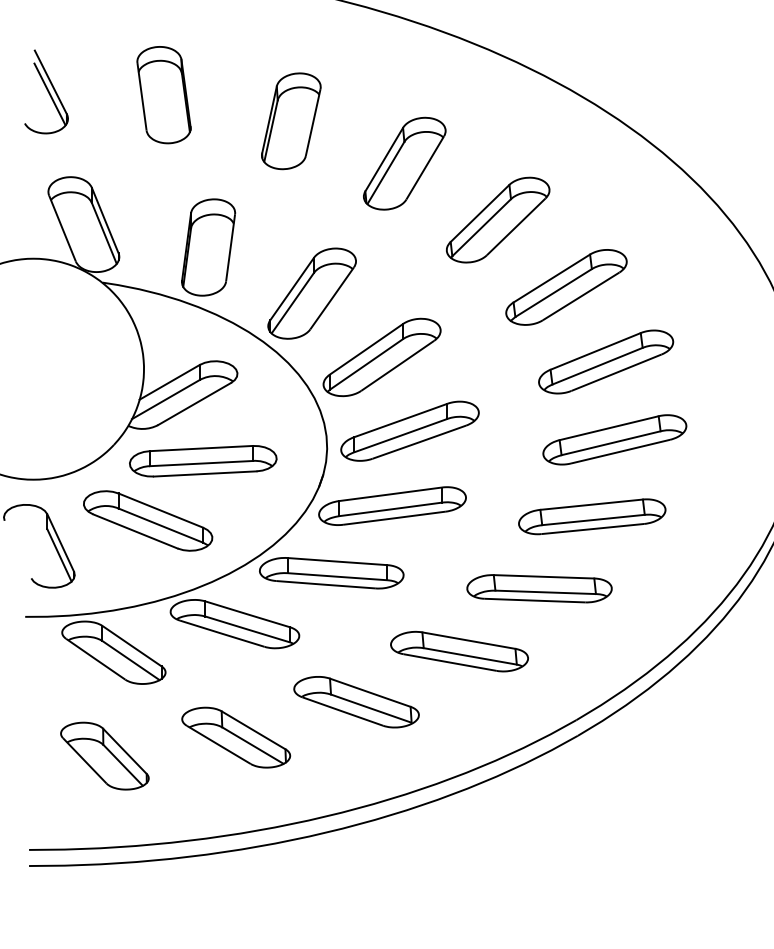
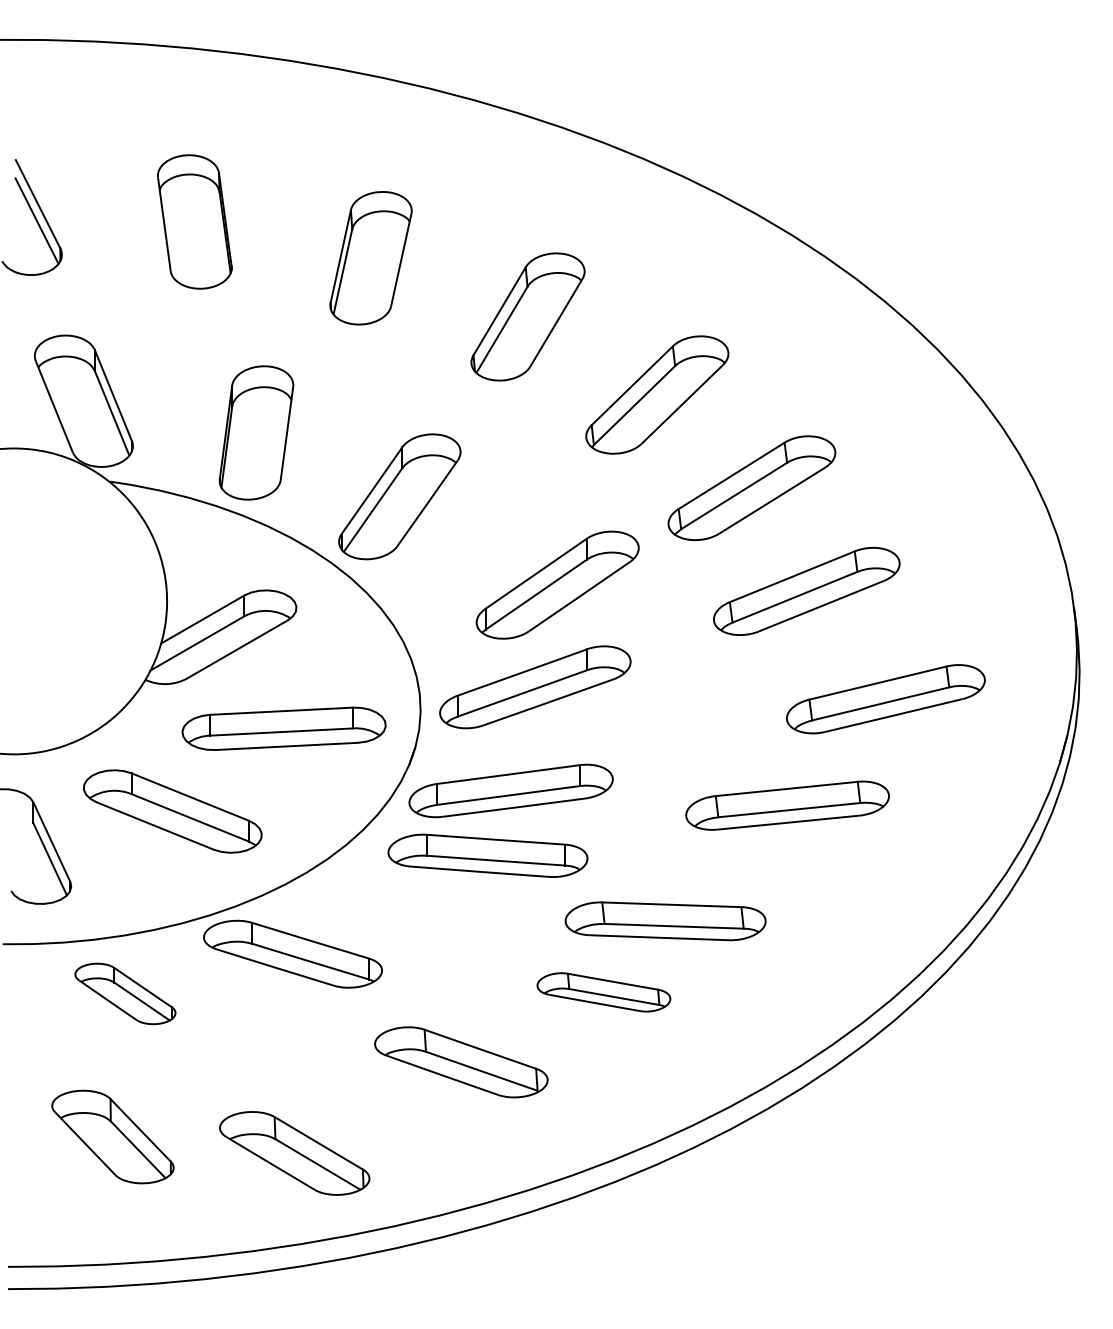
part: (381, 356) -> (557, 584), moved
part: (614, 440) -> (885, 699), moved
part: (202, 461) -> (283, 728), moved
part: (331, 572) -> (487, 855), moved
part: (539, 588) -> (665, 921), moved
part: (459, 651) -> (603, 992), size x0.7
part: (113, 652) -> (125, 993), size x0.7
part: (236, 737) -> (294, 1153), moved

